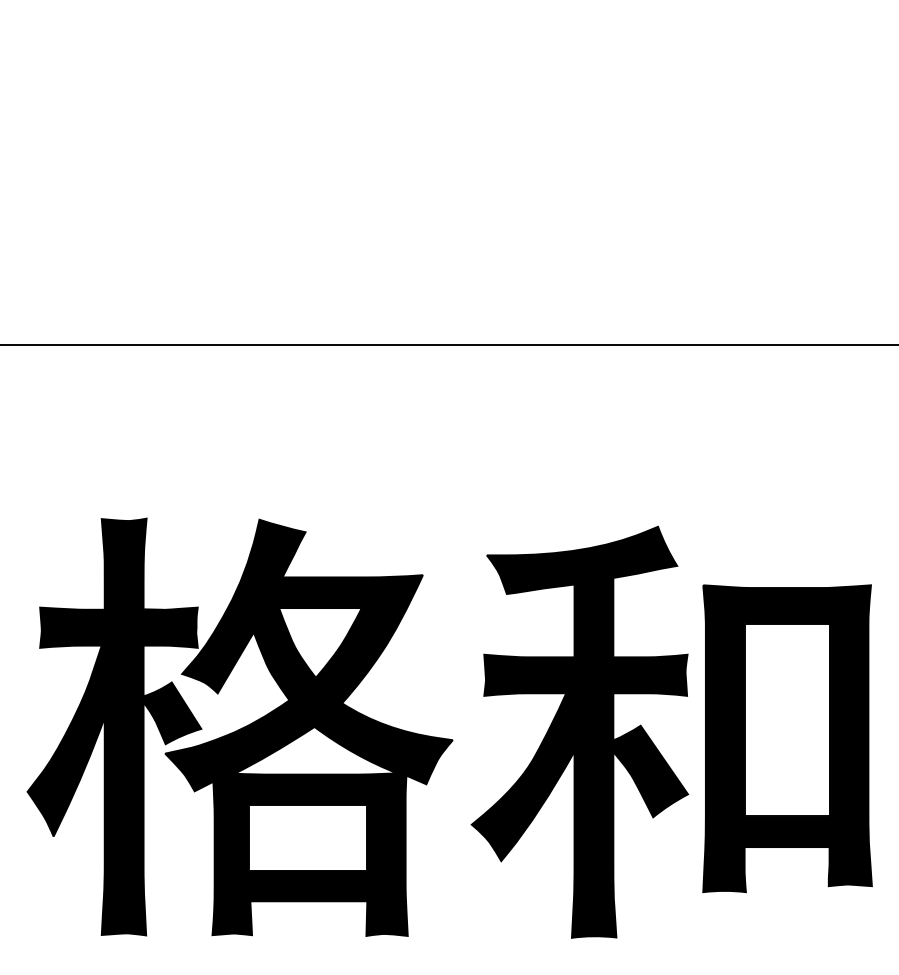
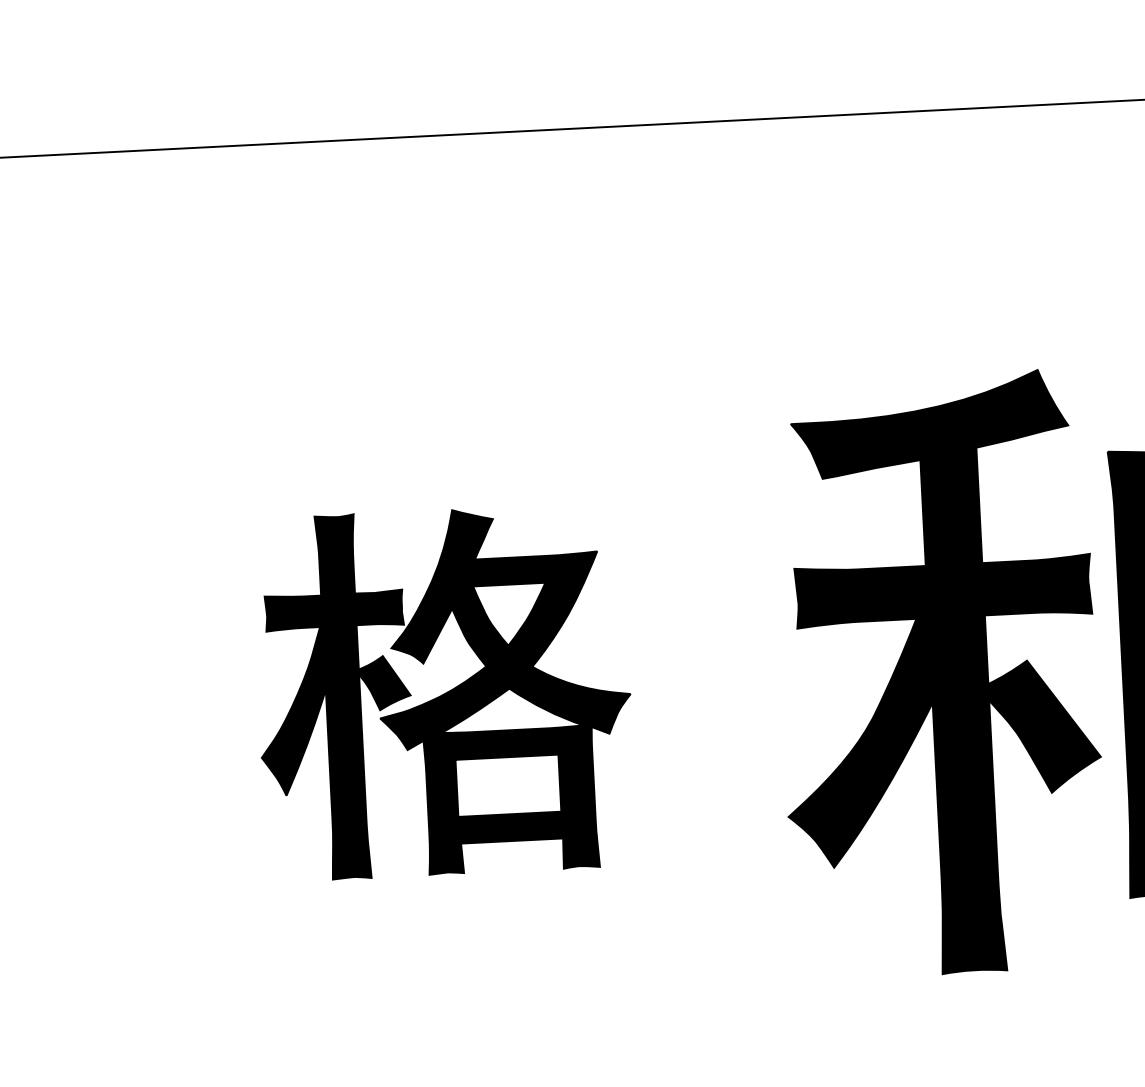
part: (239, 726) -> (443, 691), size x0.6

